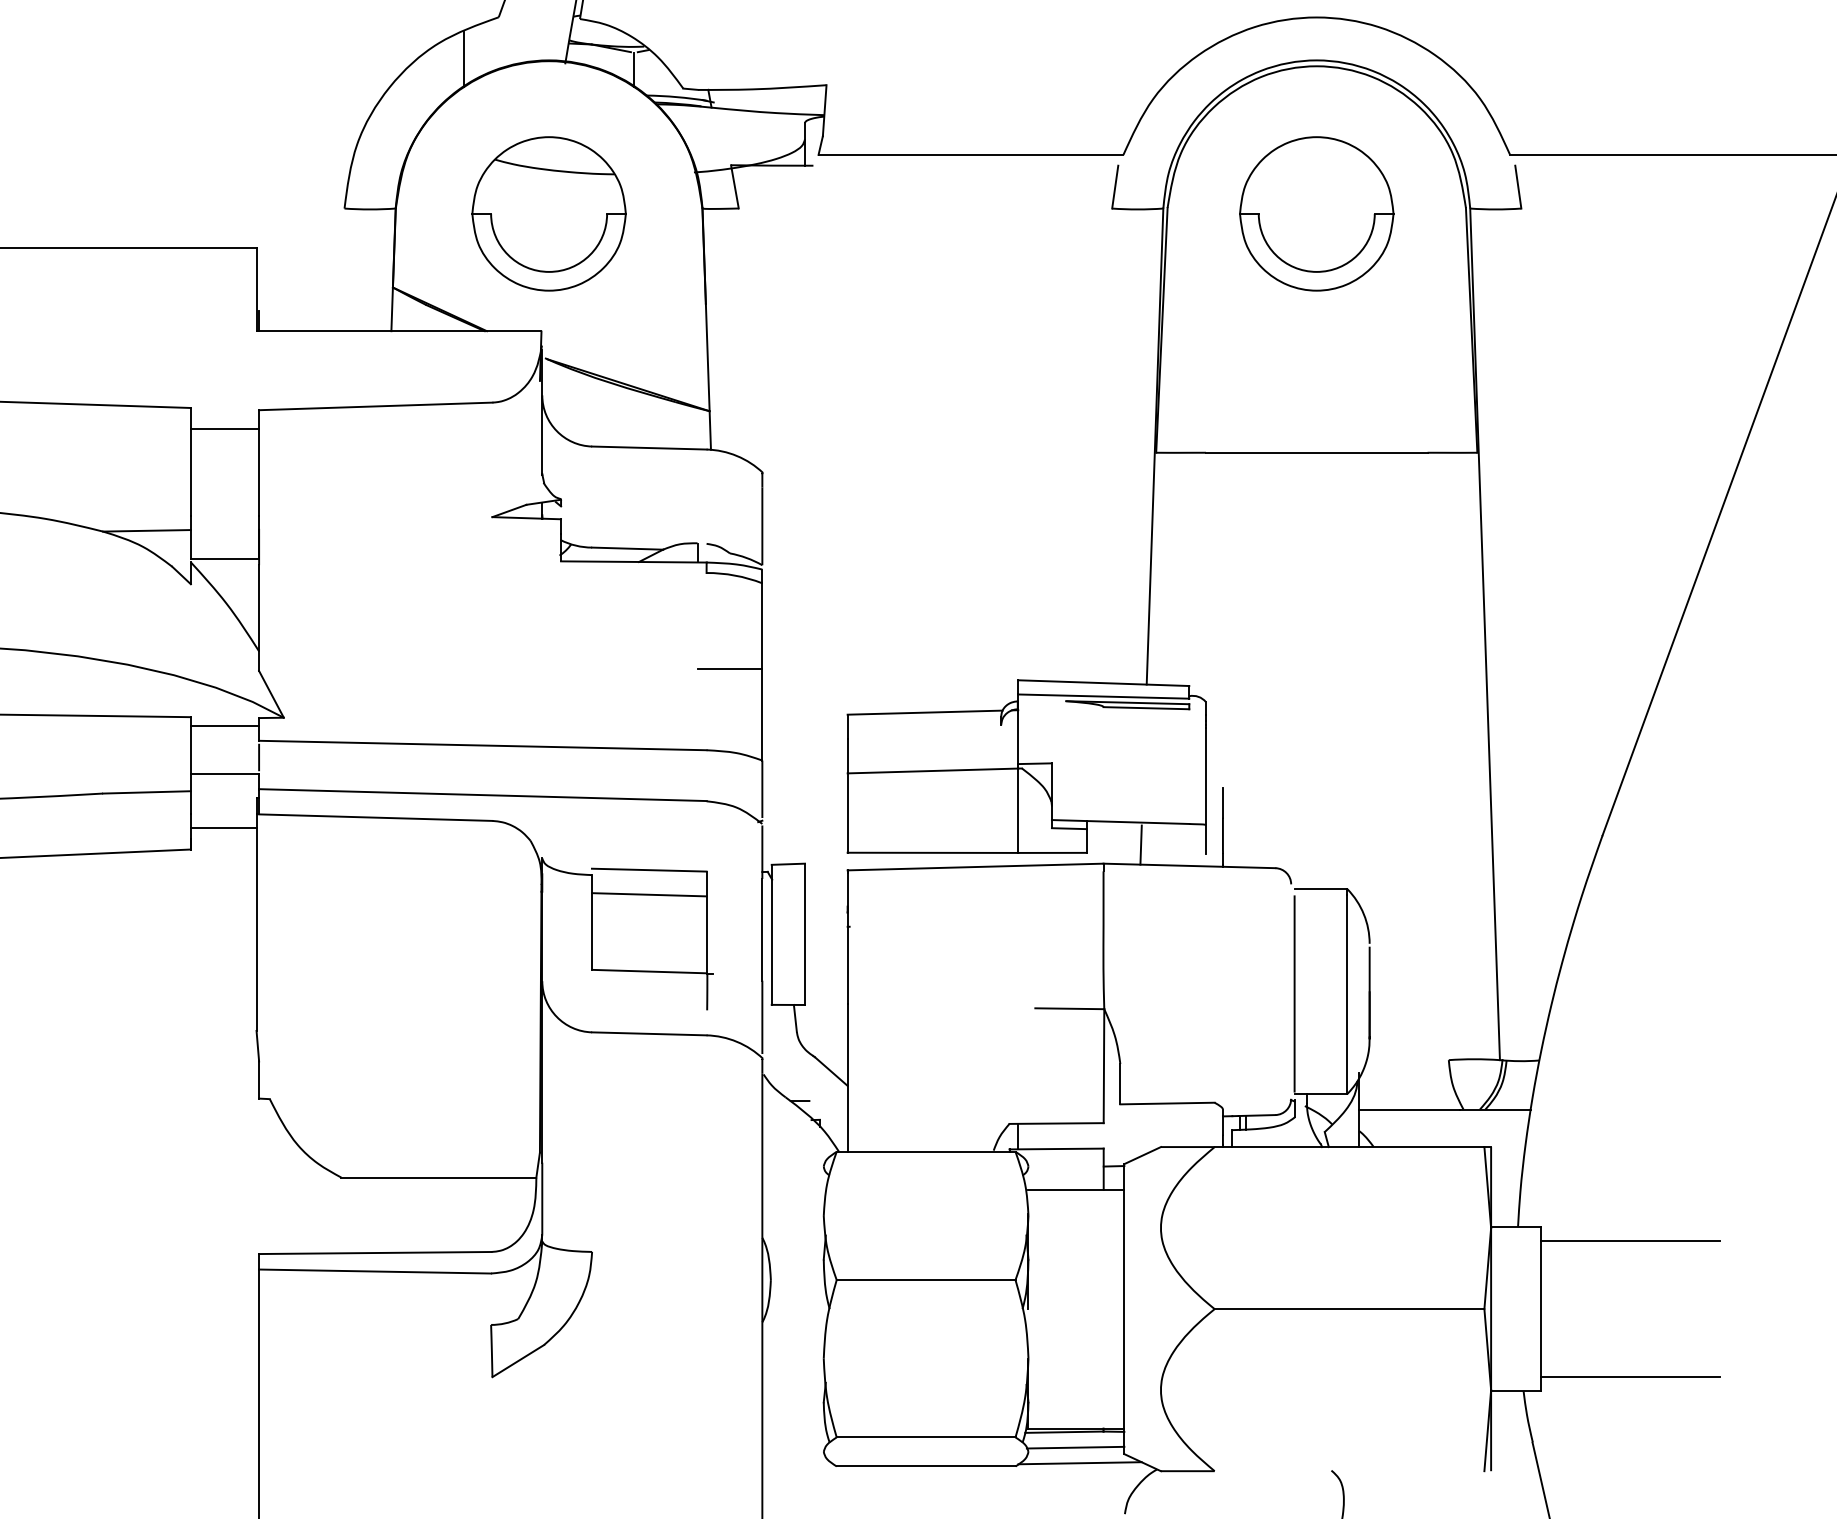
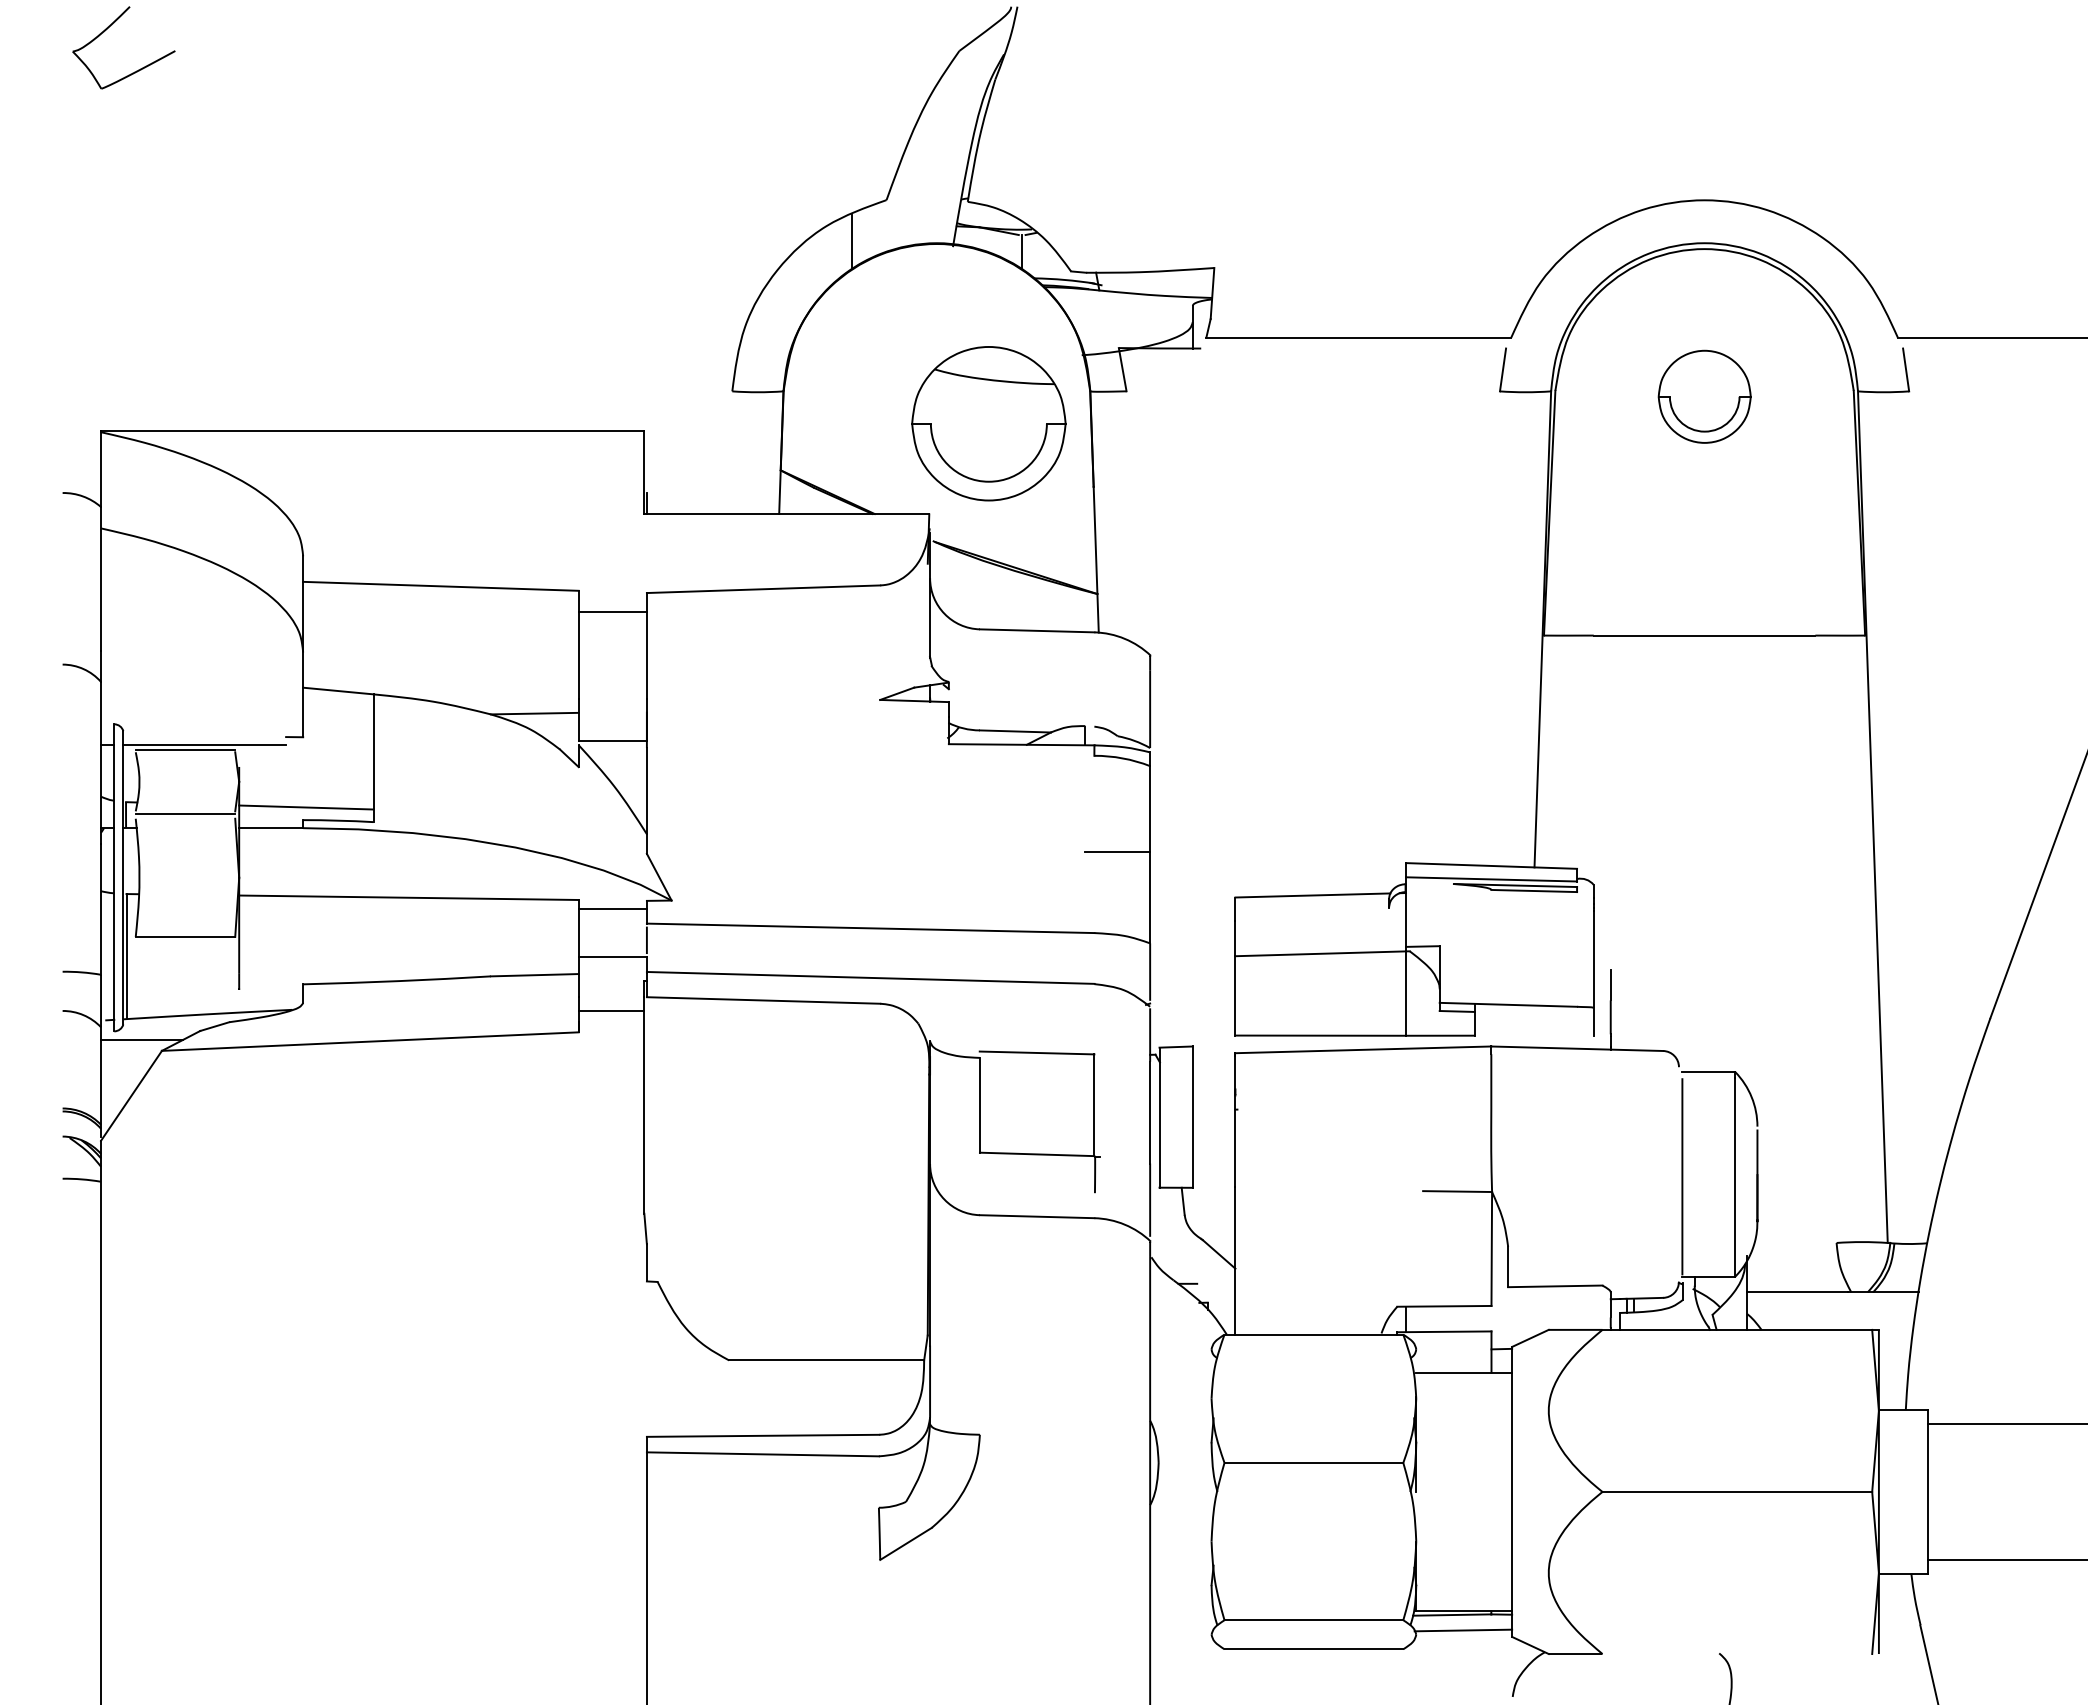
part: (548, 213) -> (988, 423), moved
part: (1316, 213) -> (1704, 396), size x0.6
line: (1140, 844) -> (1528, 1027), removed
line: (648, 894) -> (1036, 1077), removed
line: (1079, 1463) -> (1467, 1646), removed

